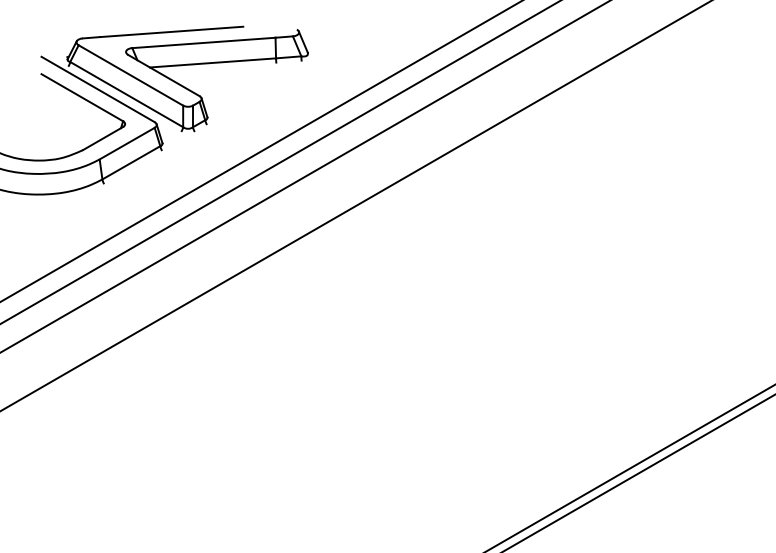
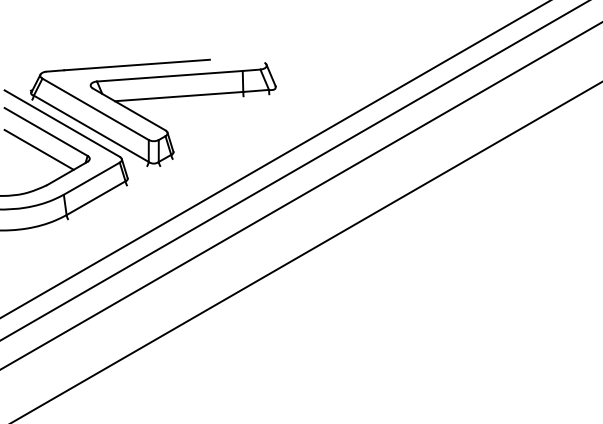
line: (75, 114) -> (39, 149), added

